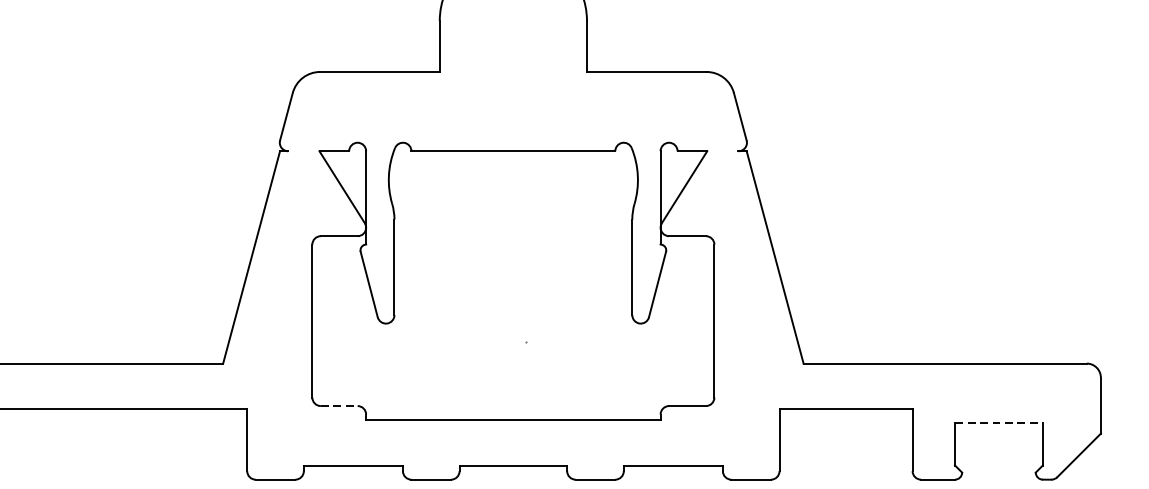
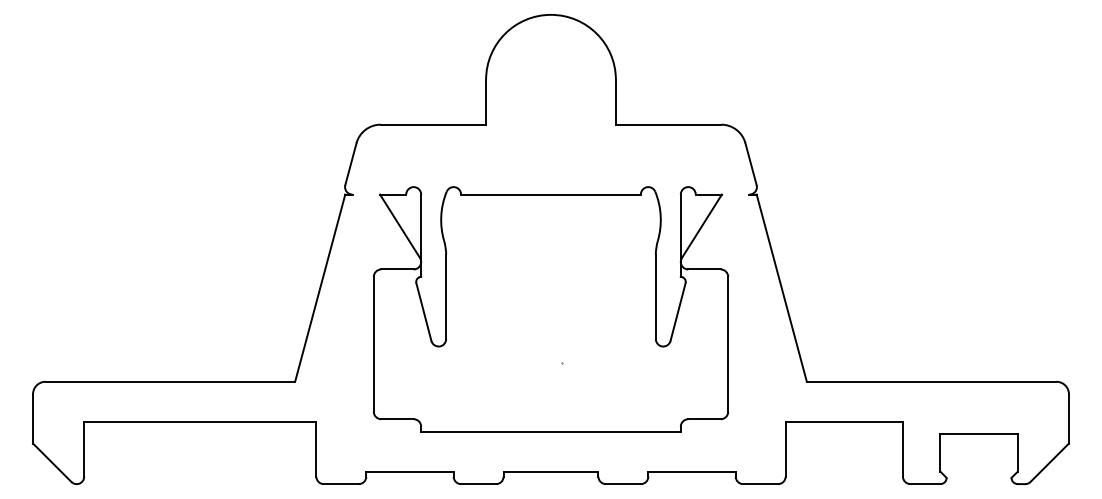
line: (339, 406) -> (397, 419), dashed -> solid
line: (999, 423) -> (979, 434), dashed -> solid

